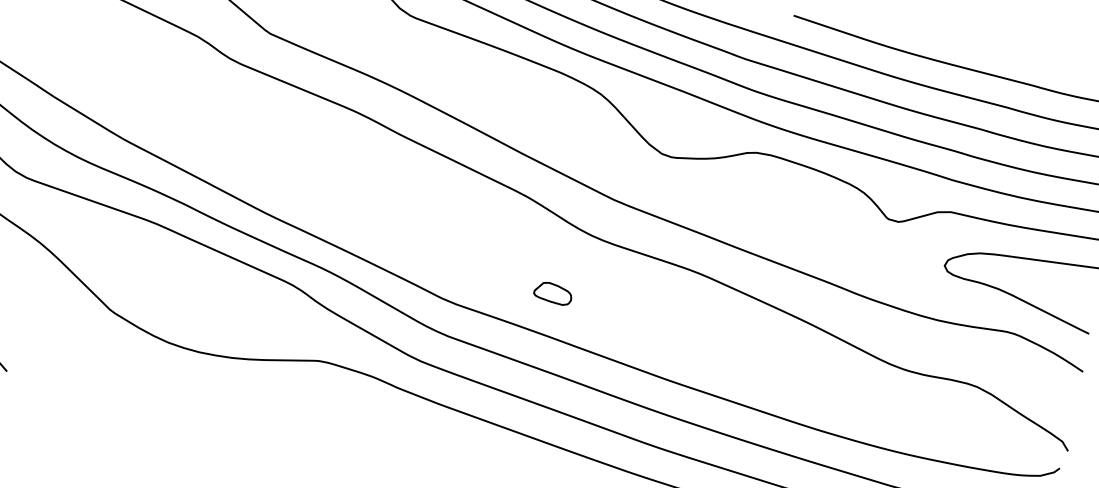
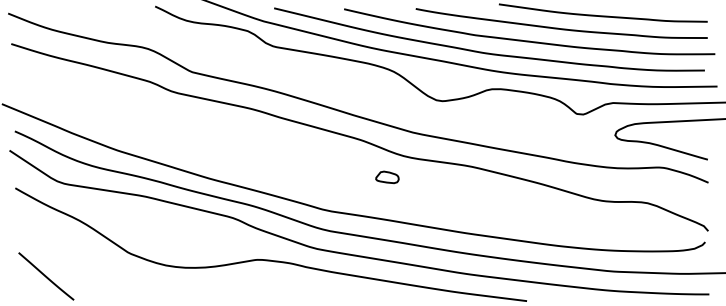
part: (553, 293) -> (387, 177), moved

